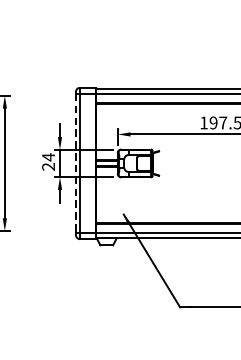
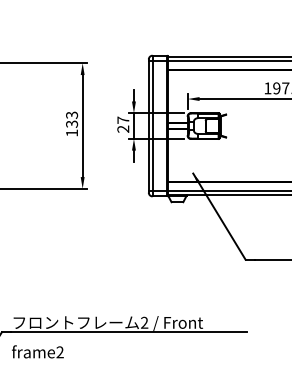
text: (48, 157) -> (123, 120), 24 -> 27
line: (75, 163) -> (148, 126), dashed -> solid

